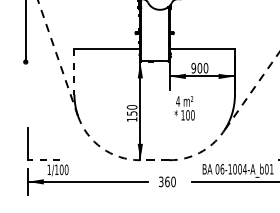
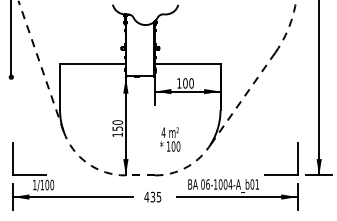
text: (193, 68) -> (179, 83), 900 -> 100
line: (74, 72) -> (60, 87), dashed -> solid
text: (184, 108) -> (170, 139), moved
line: (42, 160) -> (28, 175), dashed -> solid
text: (166, 181) -> (152, 196), 360 -> 435

